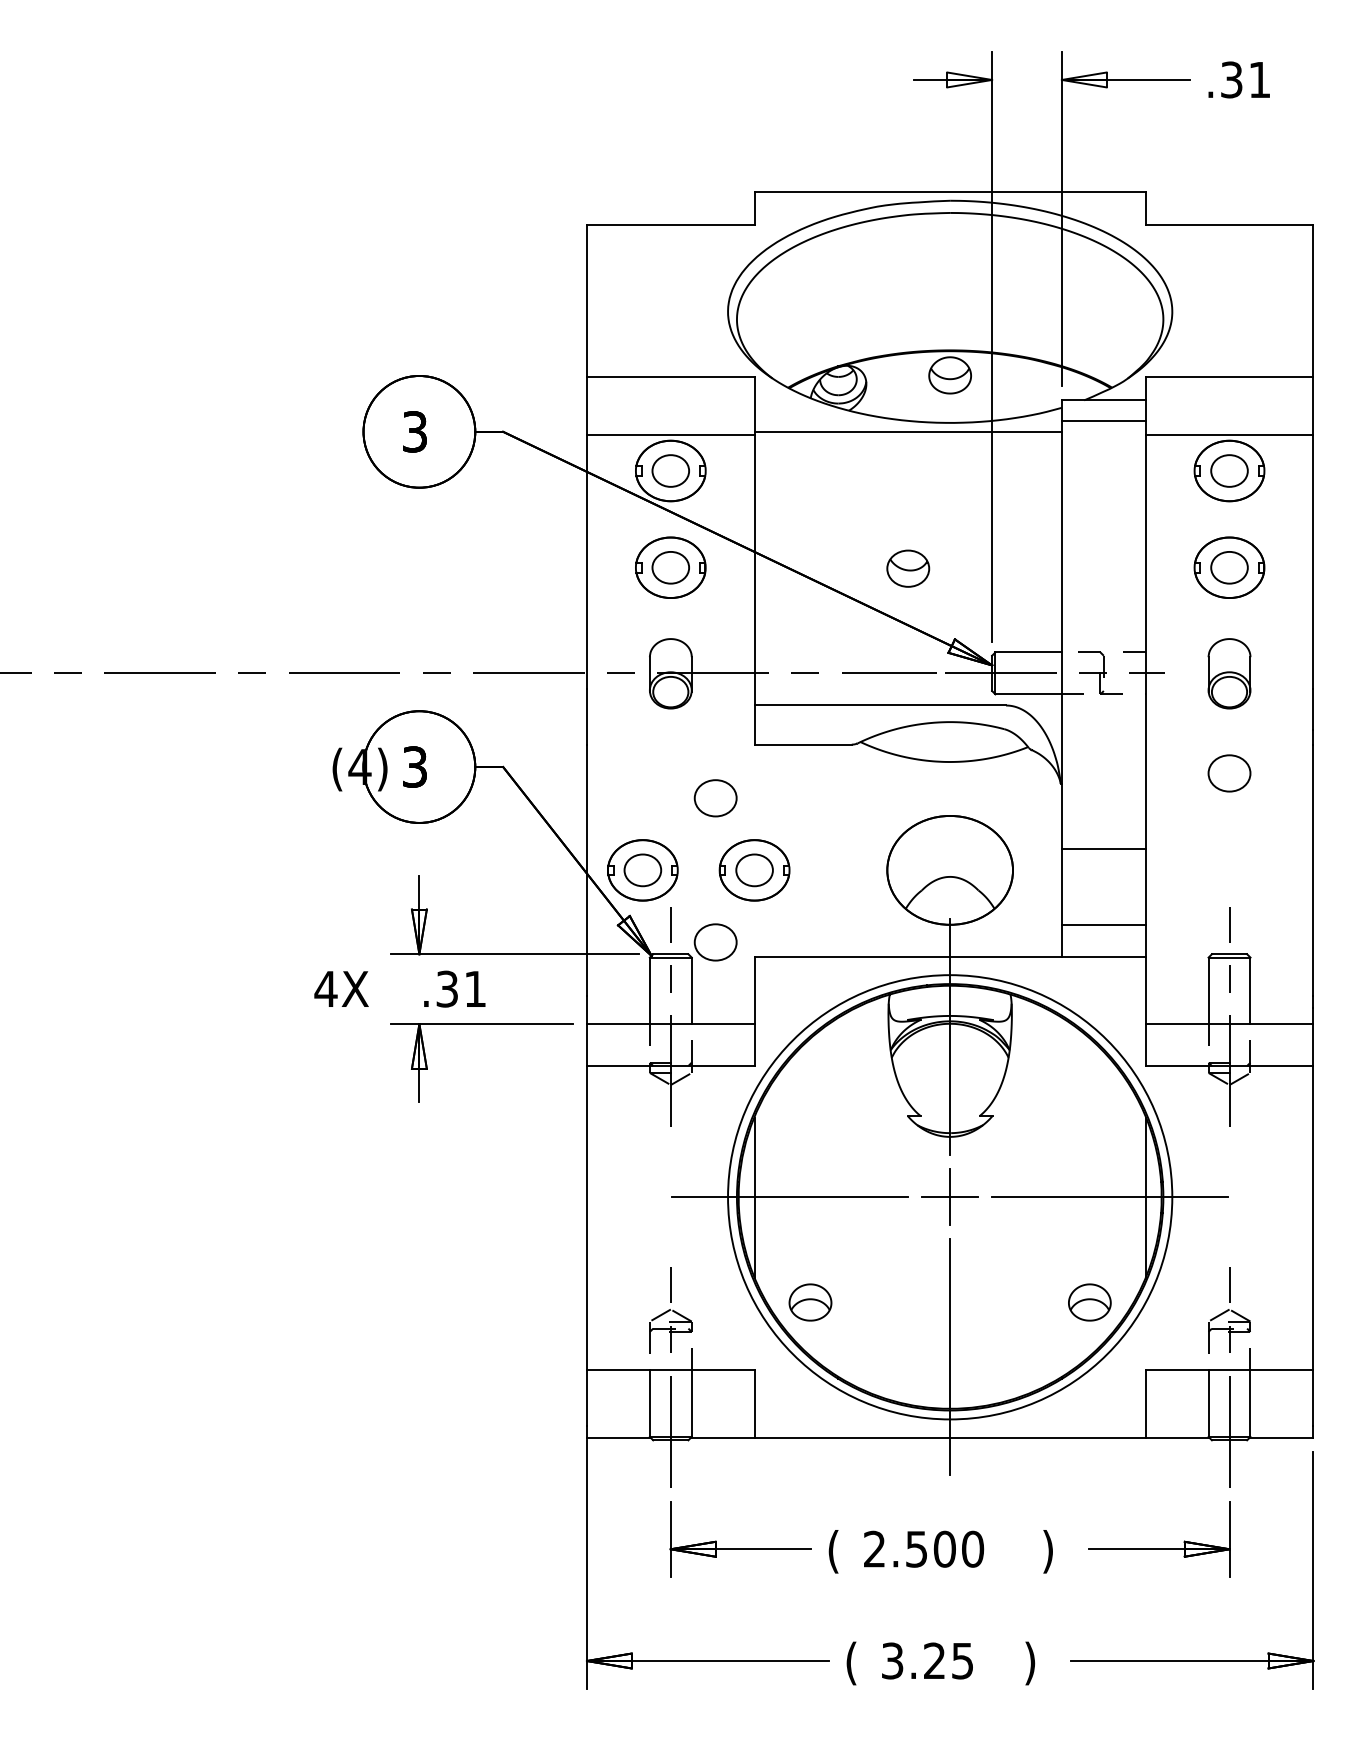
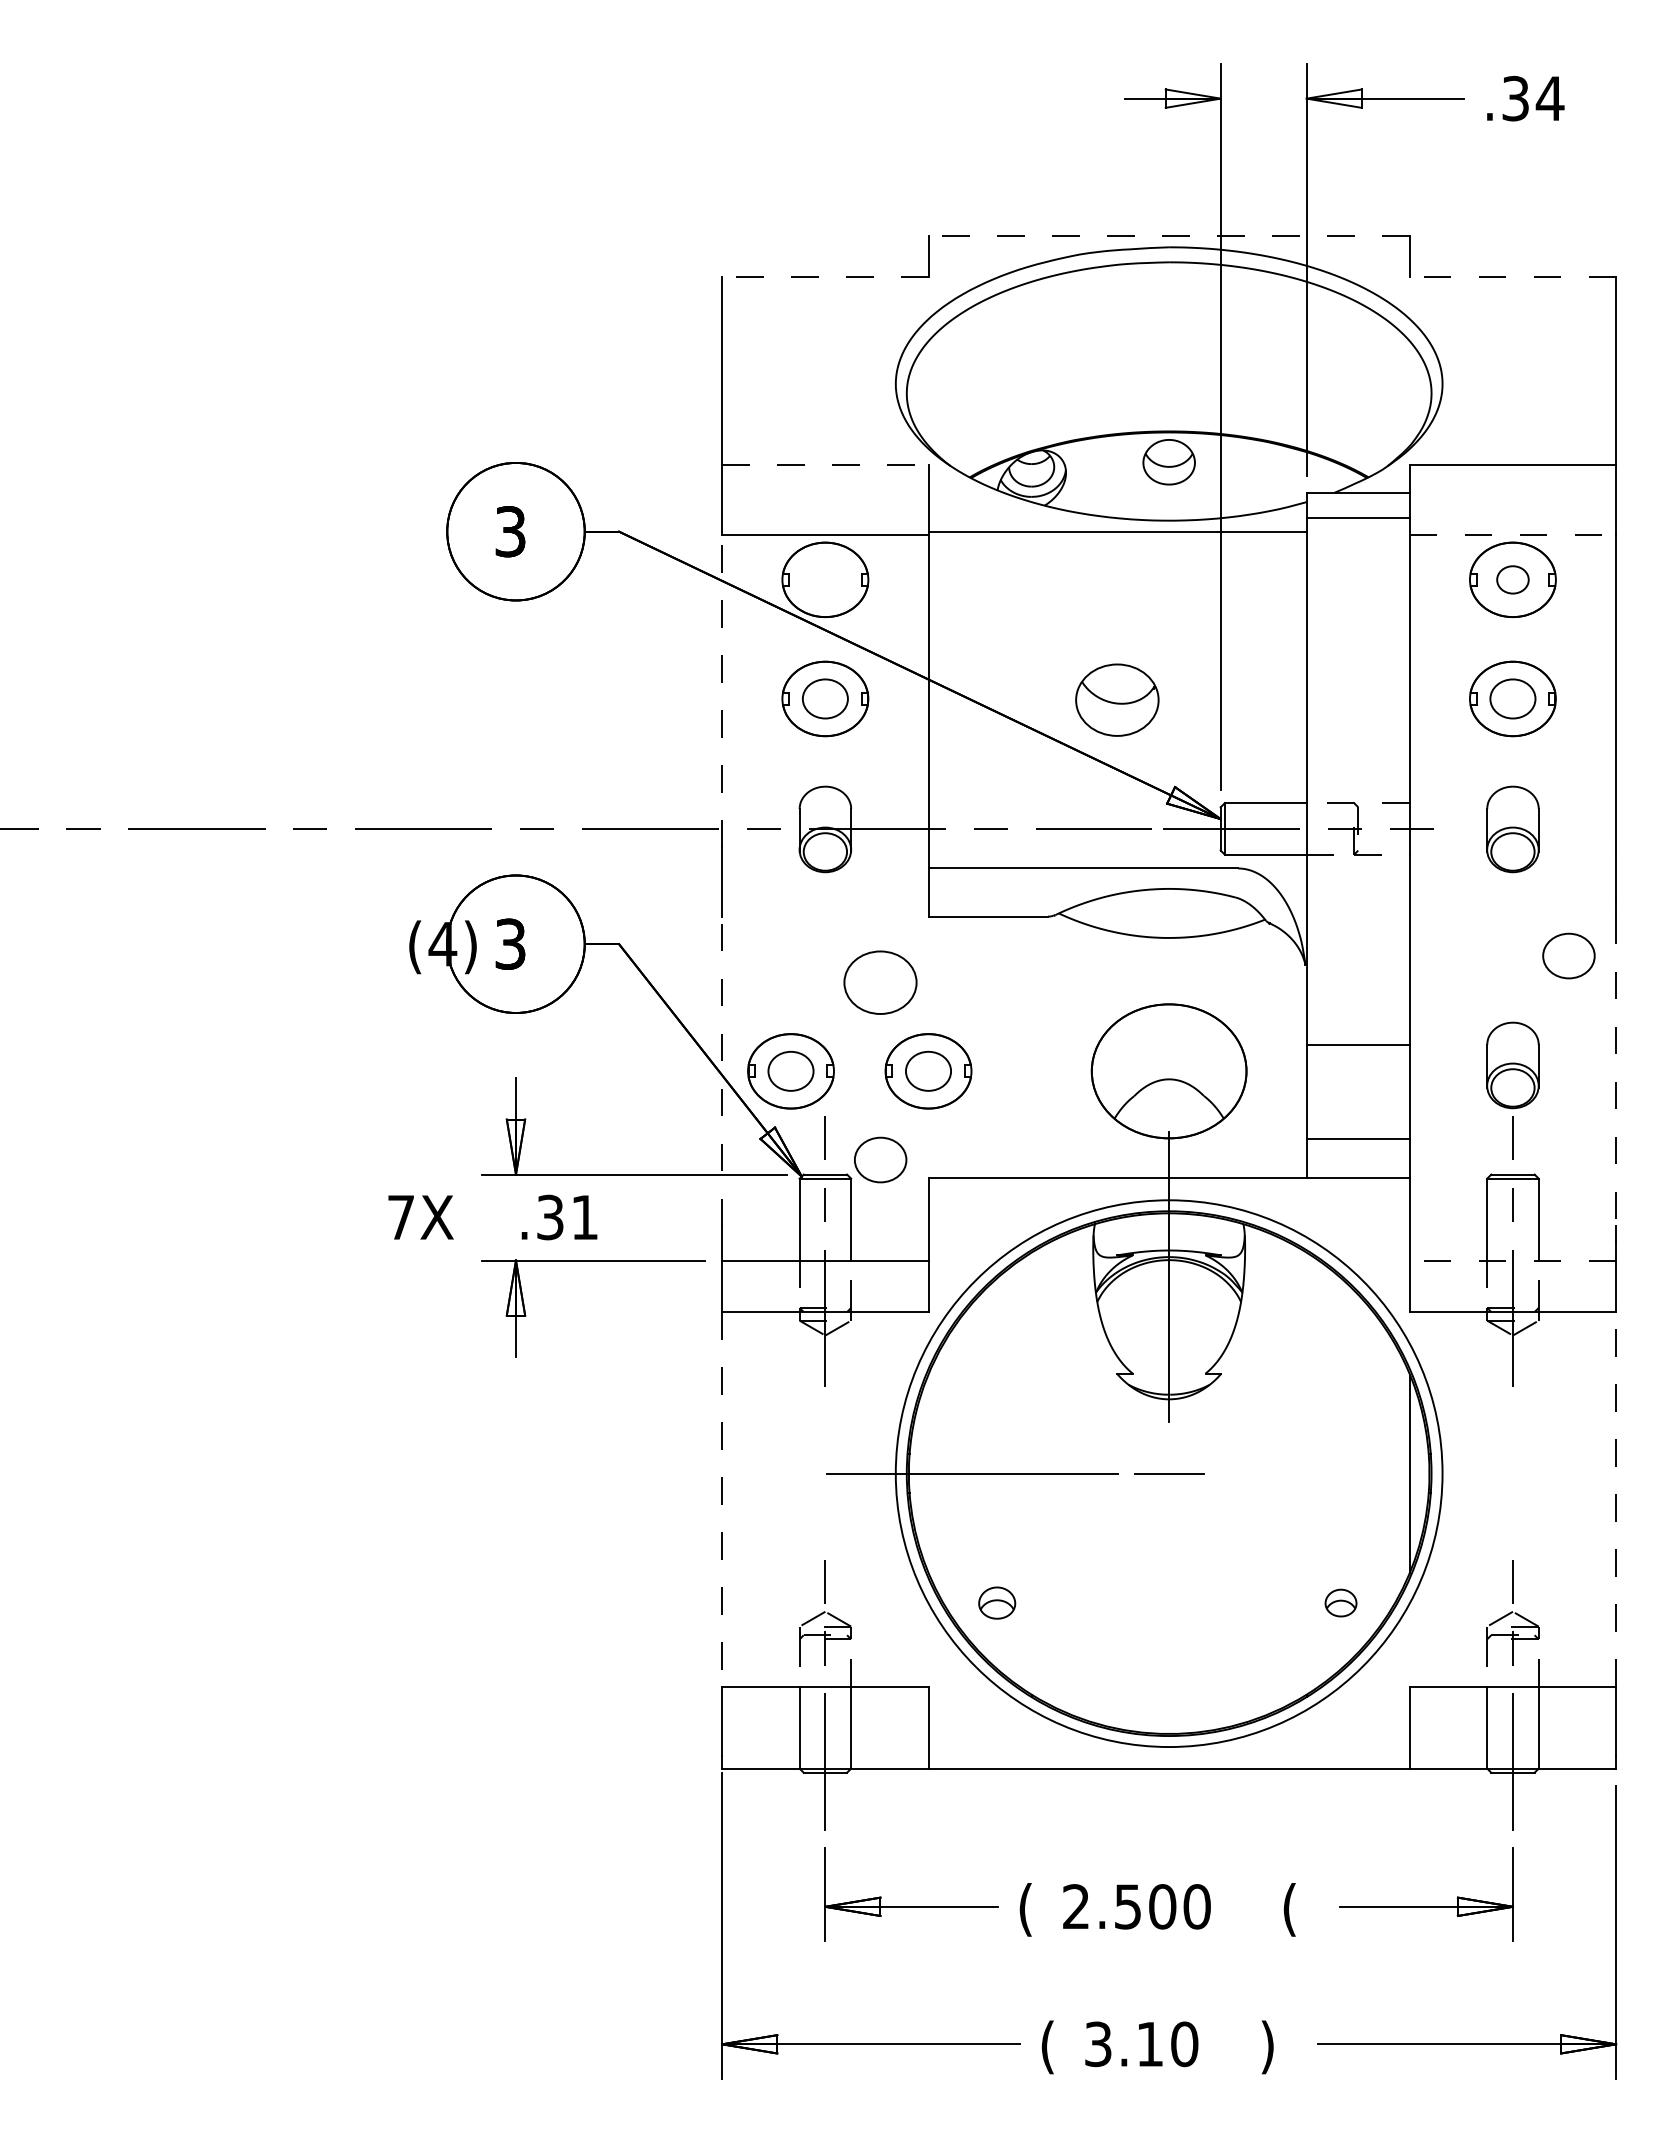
text: (1259, 79) -> (1549, 98), .31 -> .34
line: (950, 191) -> (1169, 236), solid -> dashed
line: (670, 225) -> (824, 277), solid -> dashed
line: (1229, 225) -> (1512, 277), solid -> dashed
line: (670, 377) -> (825, 464), solid -> dashed
line: (1229, 434) -> (1513, 535), solid -> dashed
part: (670, 470) -> (825, 579), removed
part: (1229, 470) -> (1512, 579), size x0.7
line: (587, 561) -> (722, 691), solid -> dashed
part: (908, 568) -> (1117, 699), size x1.6
part: (1229, 772) -> (1568, 955), moved
part: (715, 798) -> (880, 982), size x1.4
part: (1229, 865) -> (1512, 1065), added
line: (587, 870) -> (722, 1071), solid -> dashed
line: (1313, 870) -> (1616, 1071), solid -> dashed
text: (325, 989) -> (400, 1217), 4X -> 7X
line: (1229, 1024) -> (1512, 1260), solid -> dashed
line: (754, 1197) -> (928, 1473), removed
line: (950, 1197) -> (1169, 1473), removed
line: (1109, 1197) -> (1365, 1473), removed
line: (1313, 1217) -> (1616, 1498), solid -> dashed
line: (587, 1218) -> (722, 1499), solid -> dashed
part: (809, 1301) -> (996, 1602), size x0.7
part: (1089, 1301) -> (1340, 1602), size x0.6
line: (950, 1357) -> (1169, 1670), removed
text: (1047, 1551) -> (1289, 1909), ) -> (
text: (948, 1661) -> (1167, 2044), 3.25 -> 3.10

